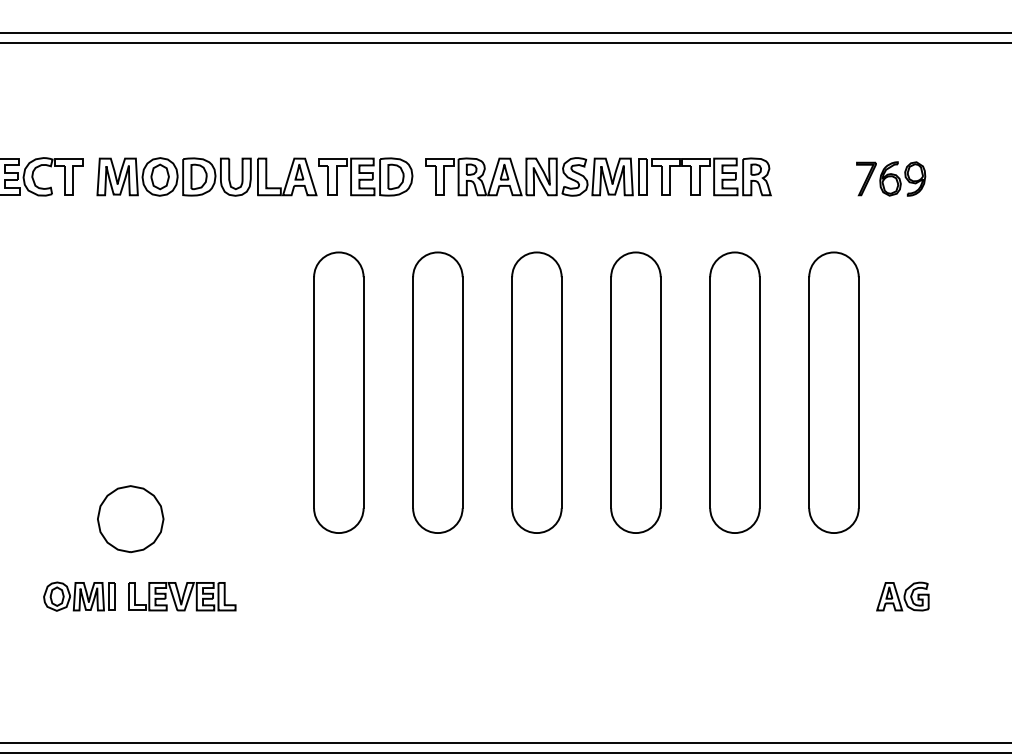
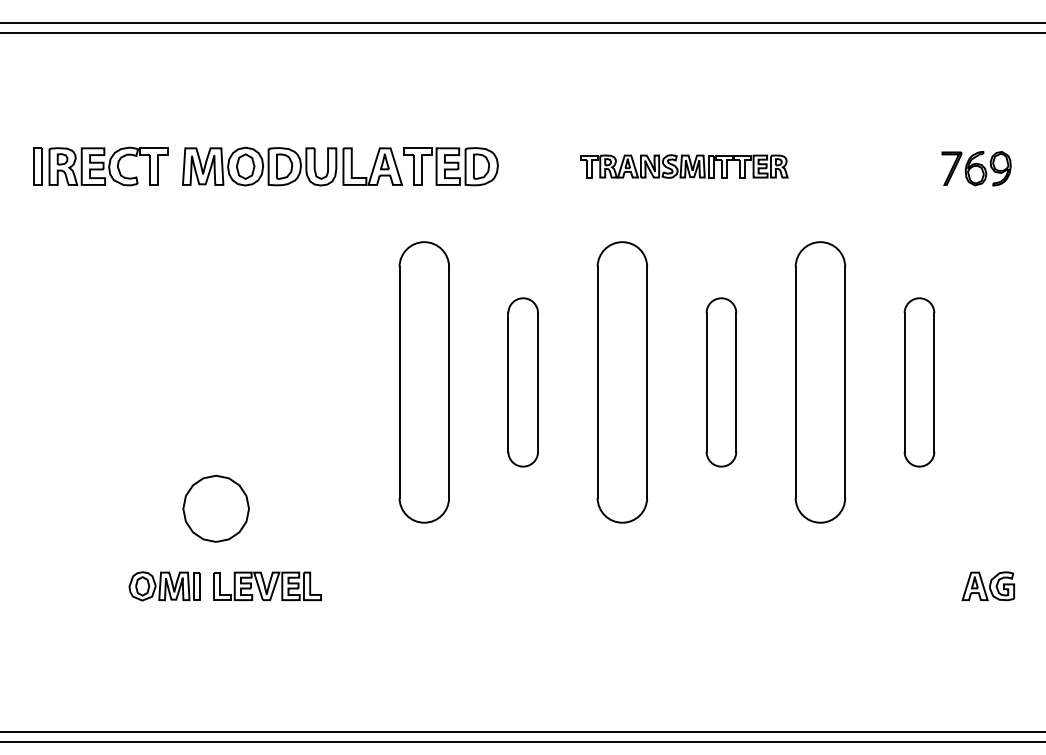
part: (599, 176) -> (684, 166), size x0.6
part: (437, 392) -> (522, 382), size x0.6
part: (636, 392) -> (721, 382), size x0.6
part: (834, 392) -> (919, 382), size x0.6

